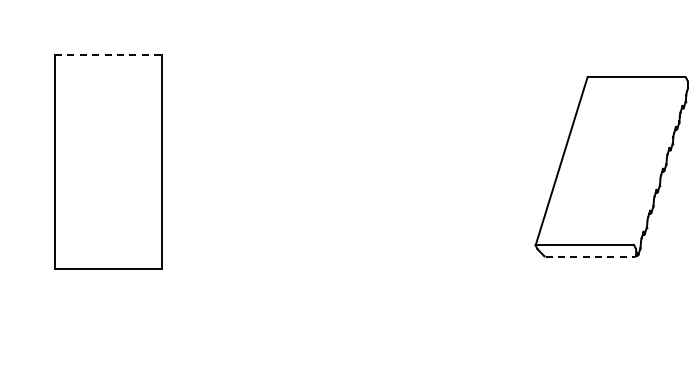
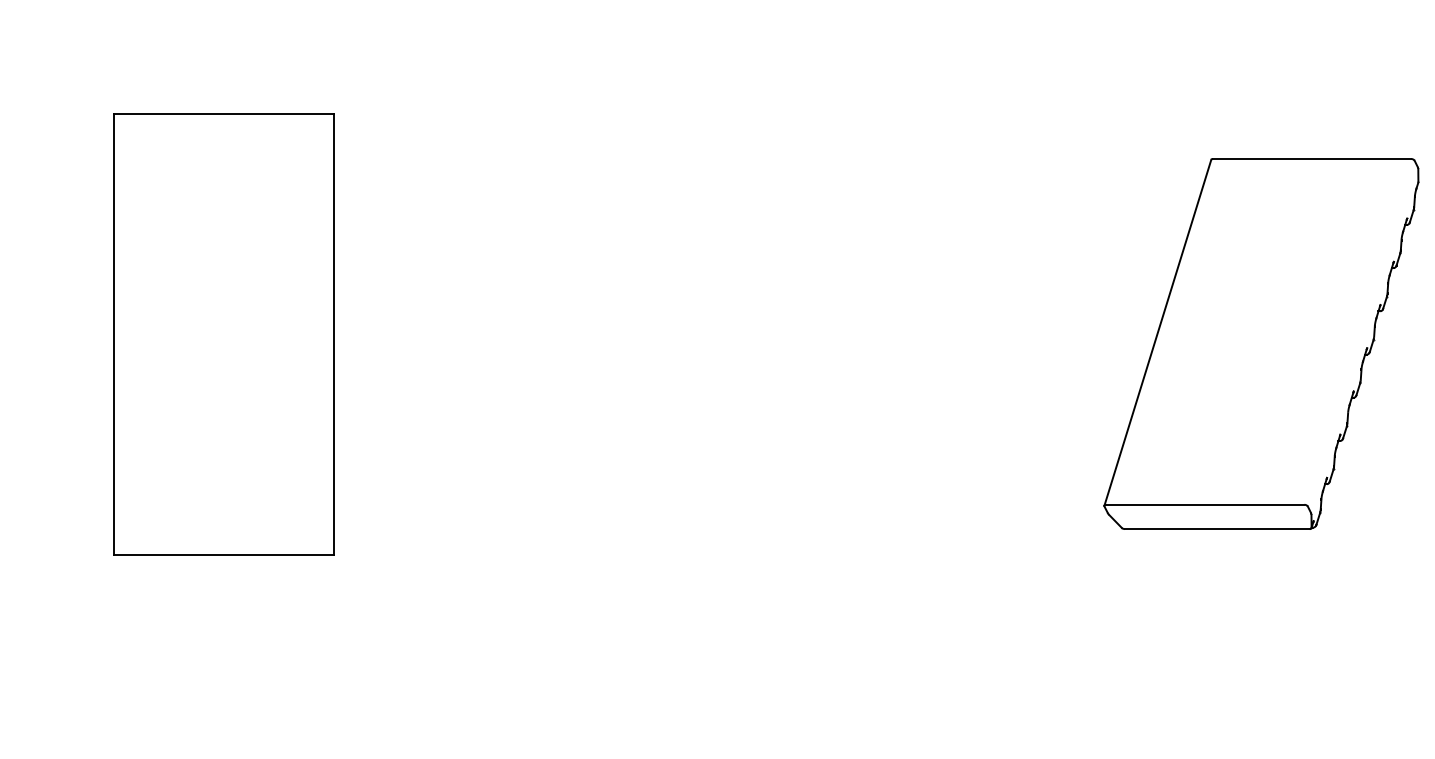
line: (108, 54) -> (223, 112), dashed -> solid
line: (590, 256) -> (1217, 528), dashed -> solid

